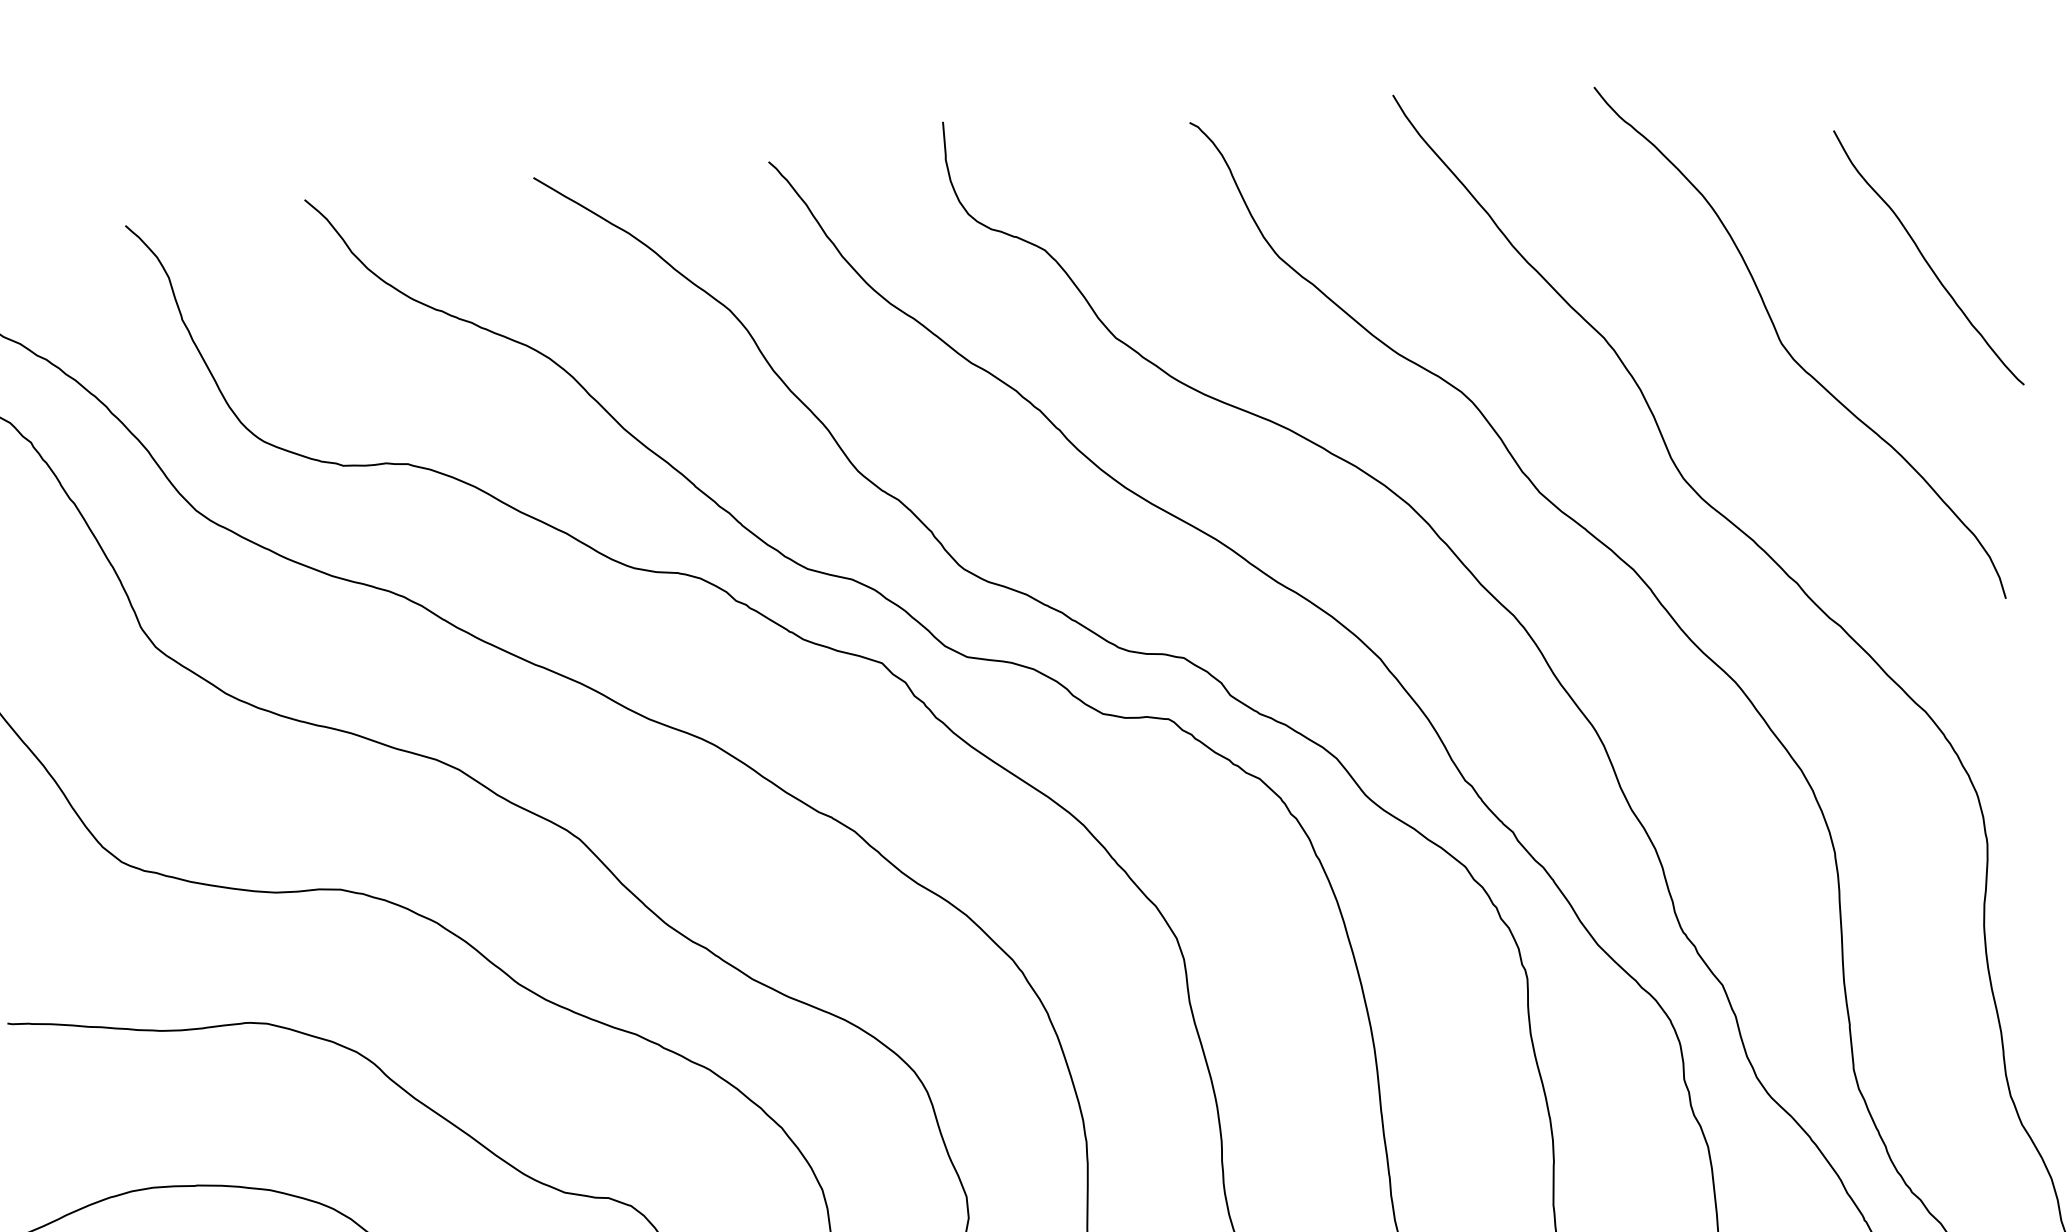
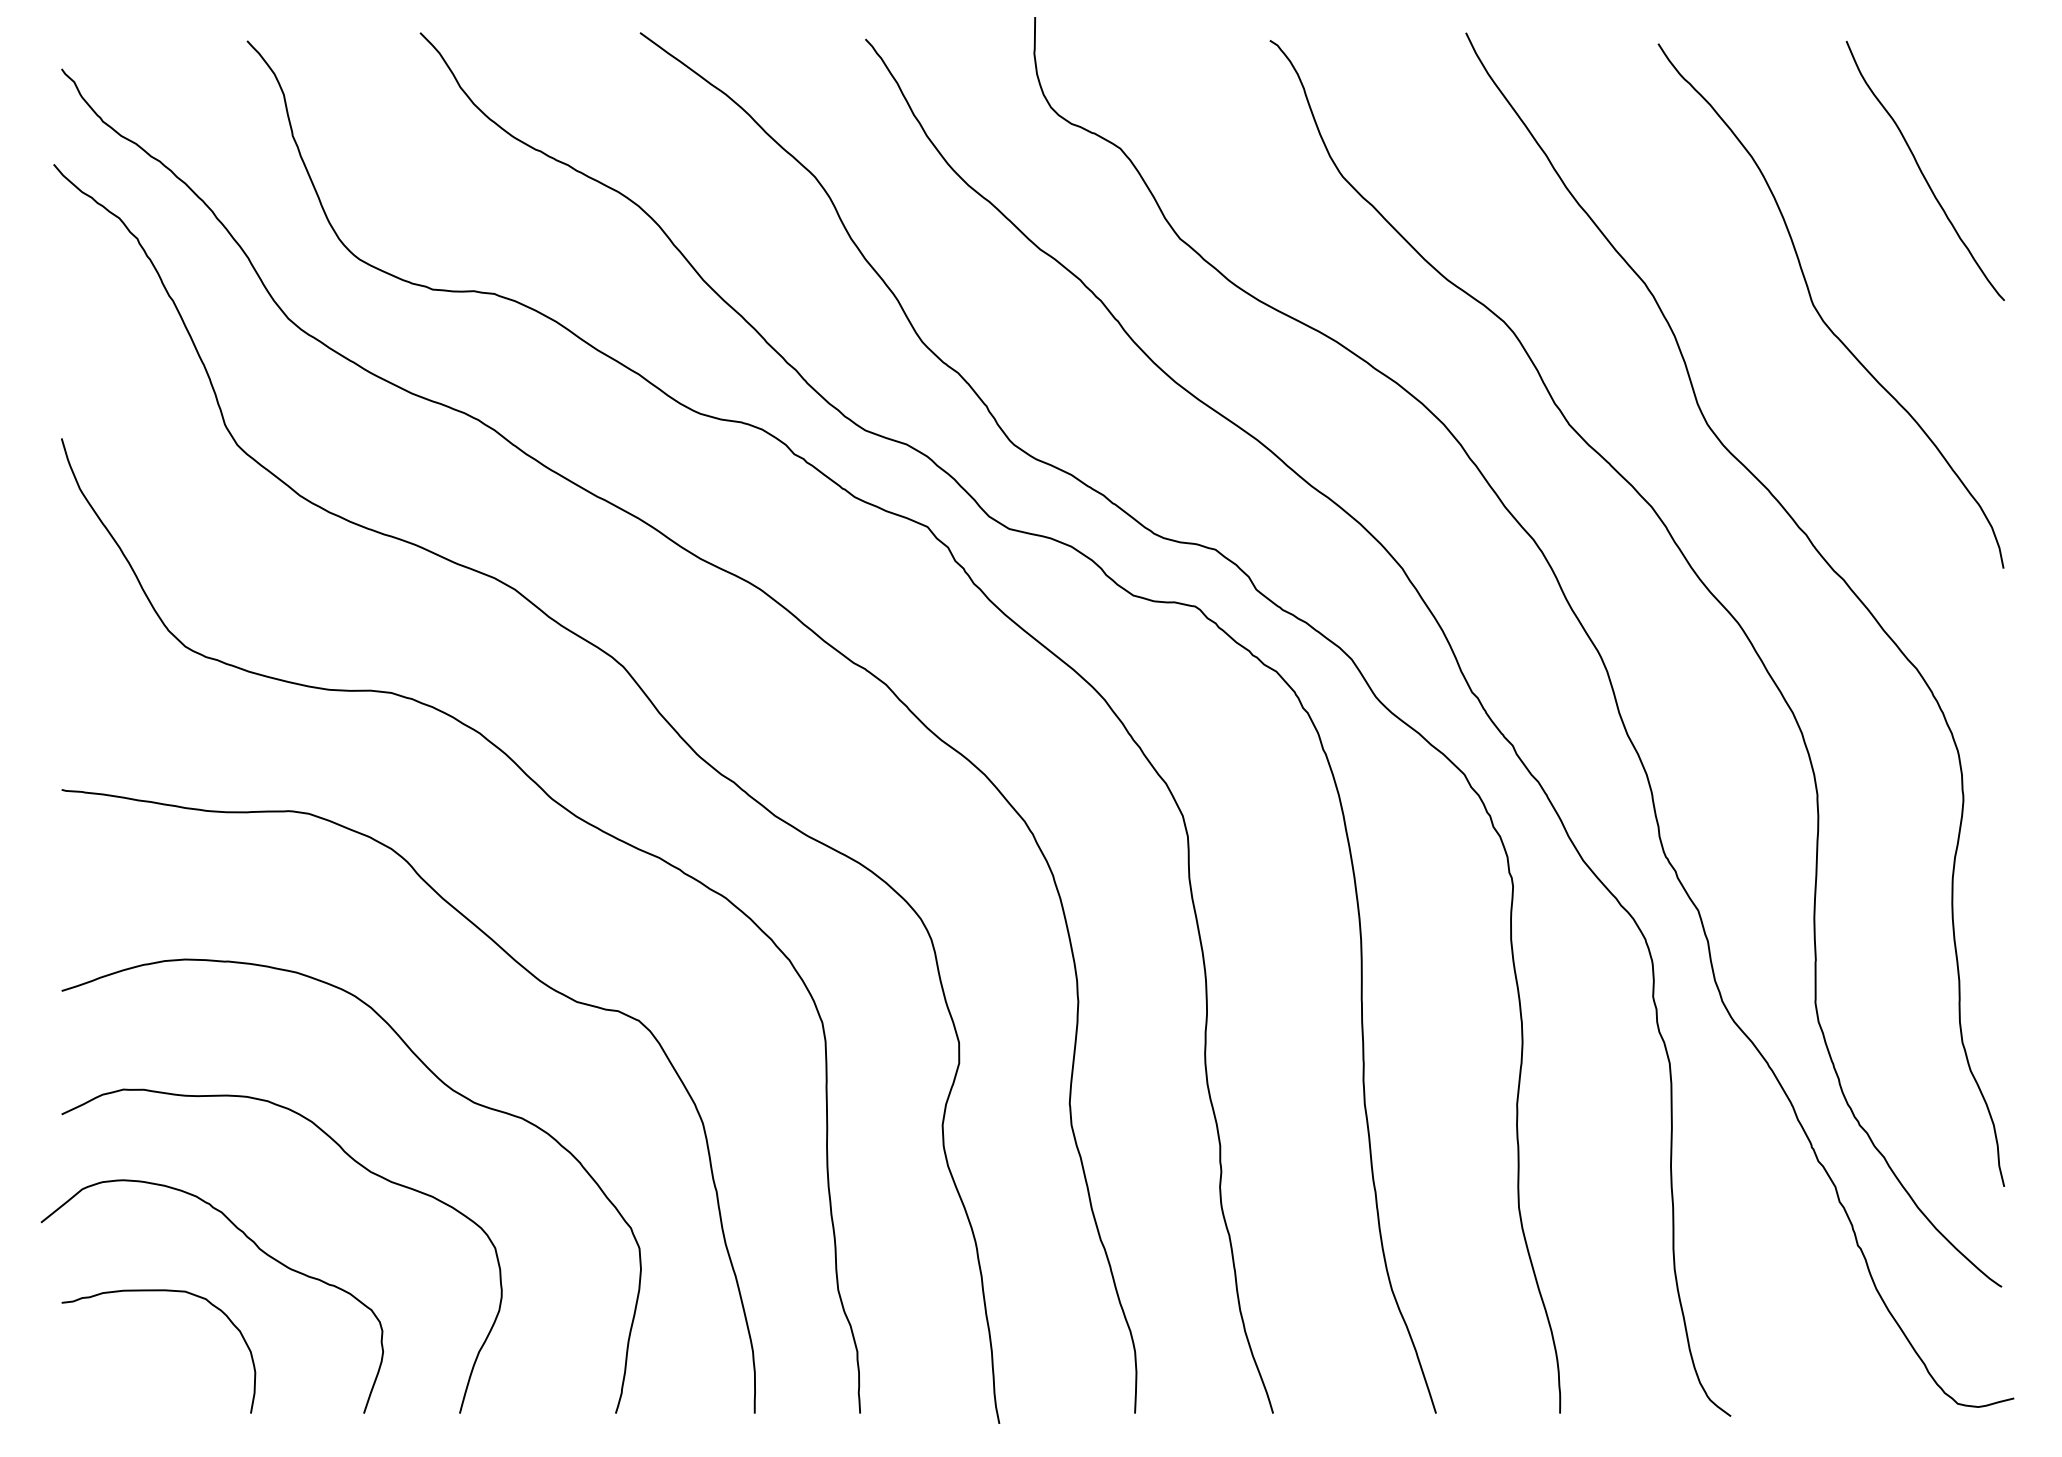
curve: (1925, 258) -> (1922, 171), moved

